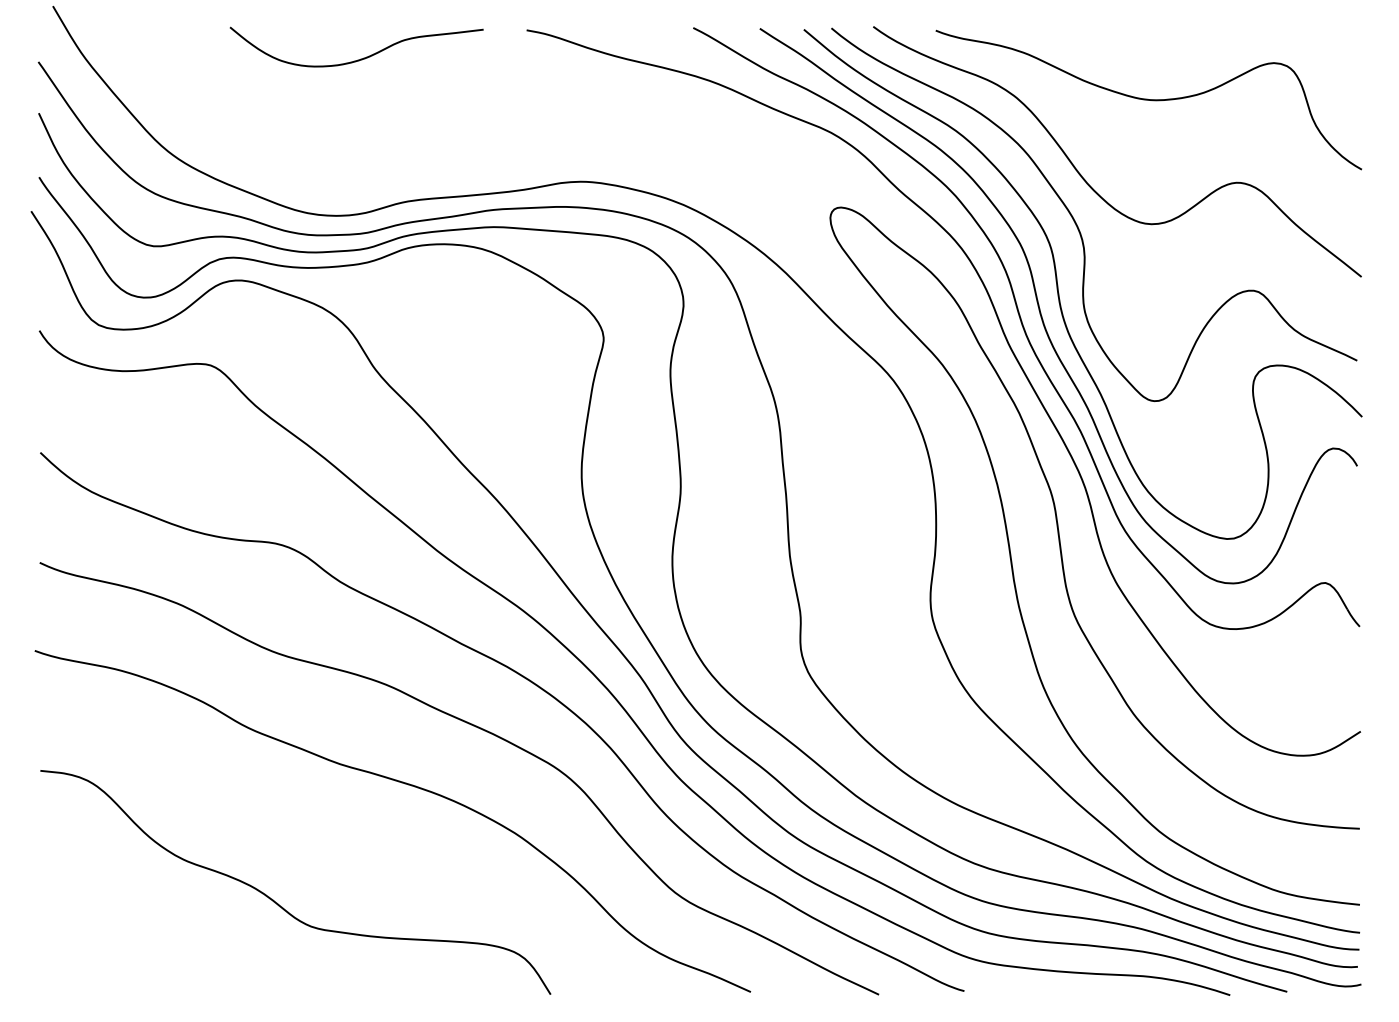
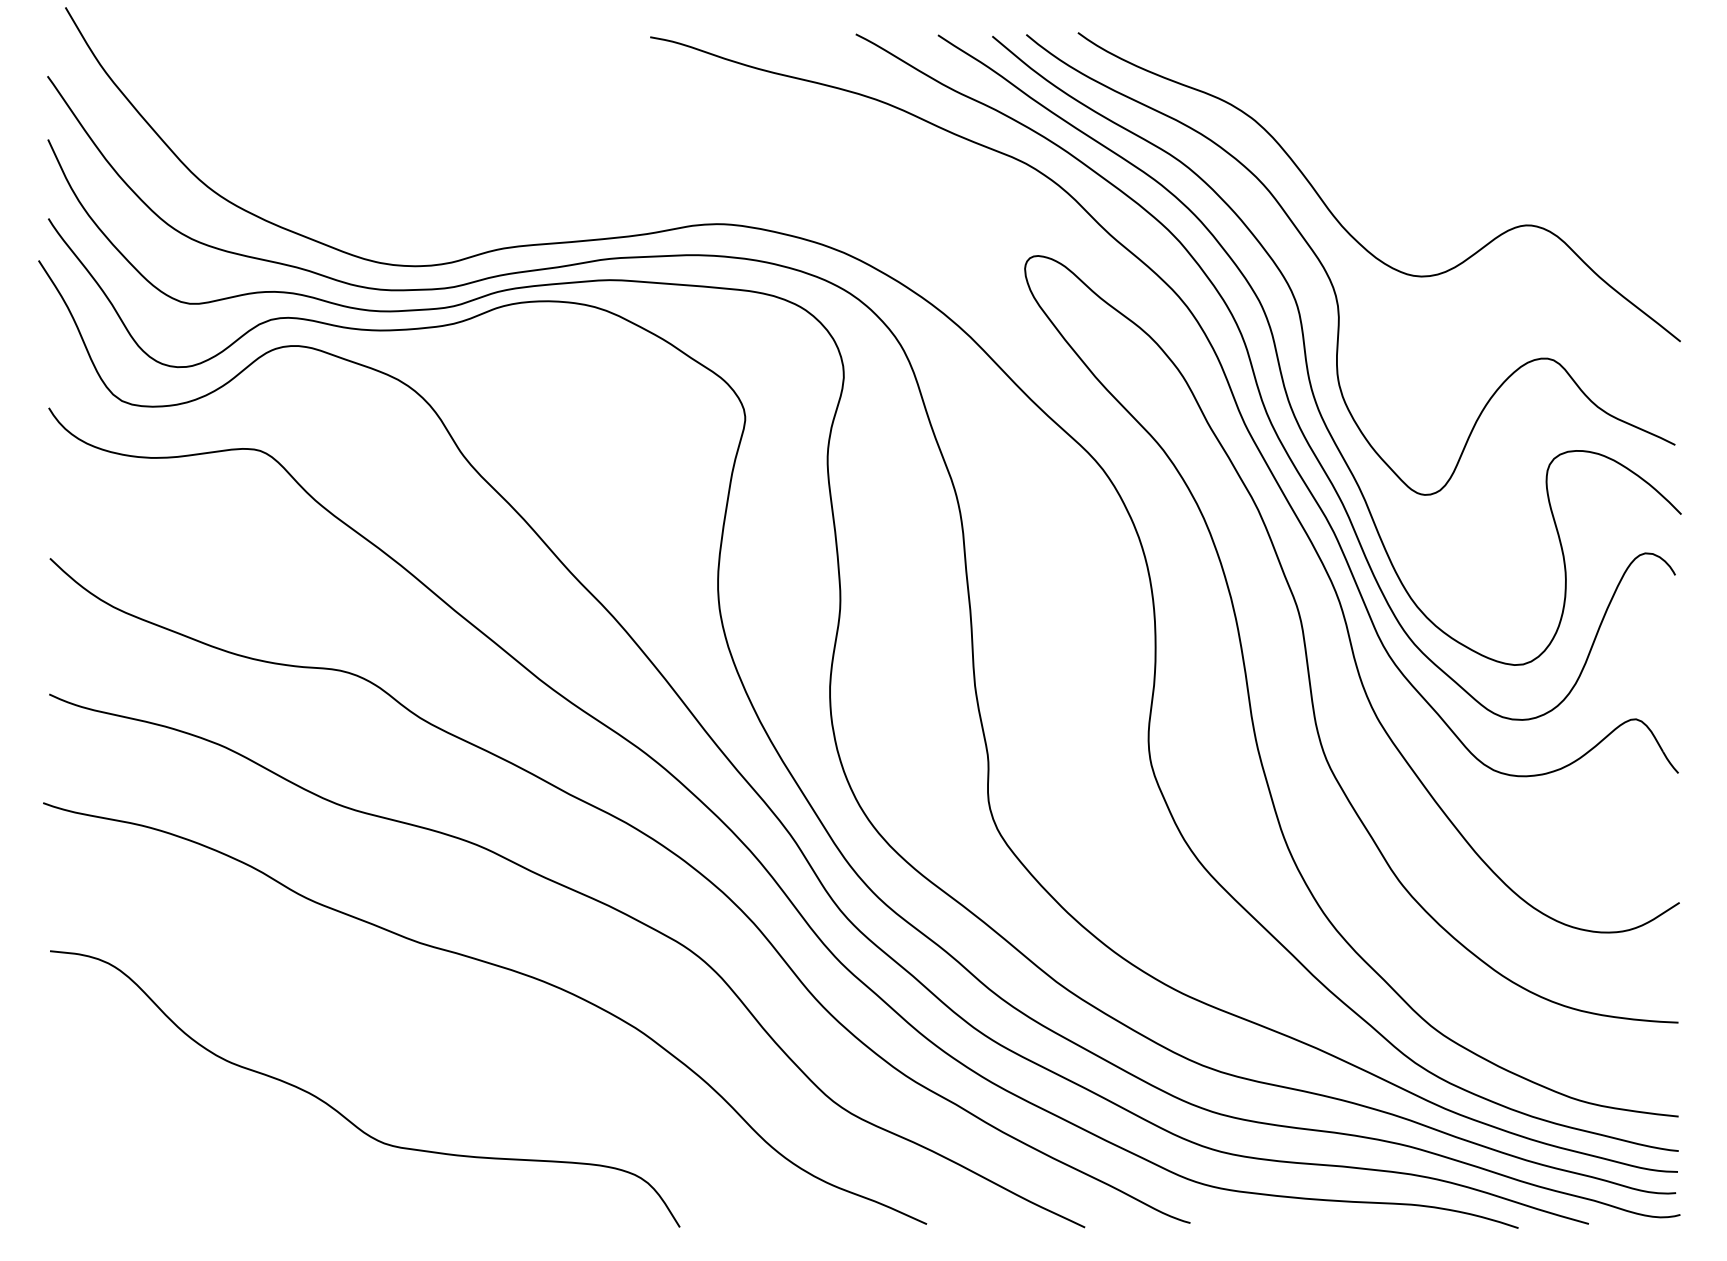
curve: (360, 58) -> (445, 72), removed
curve: (1148, 99) -> (1417, 122), removed

